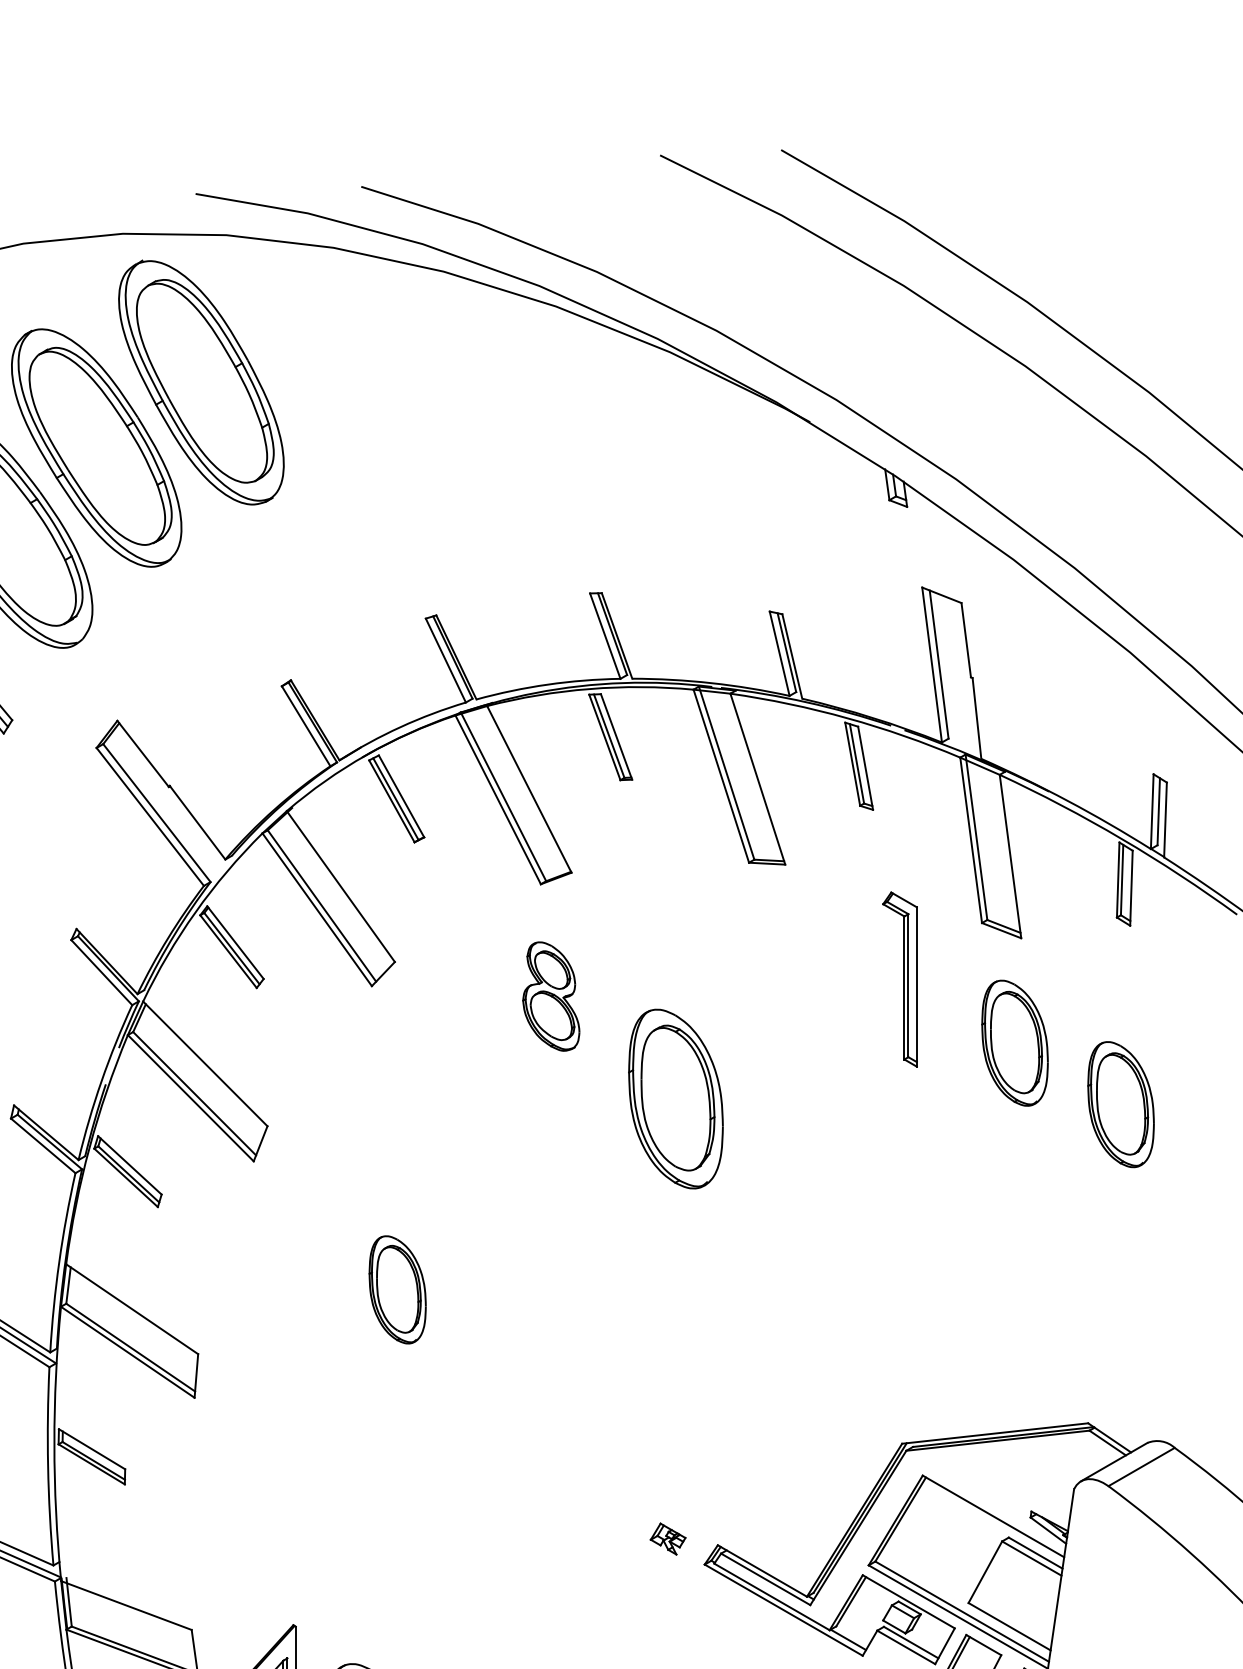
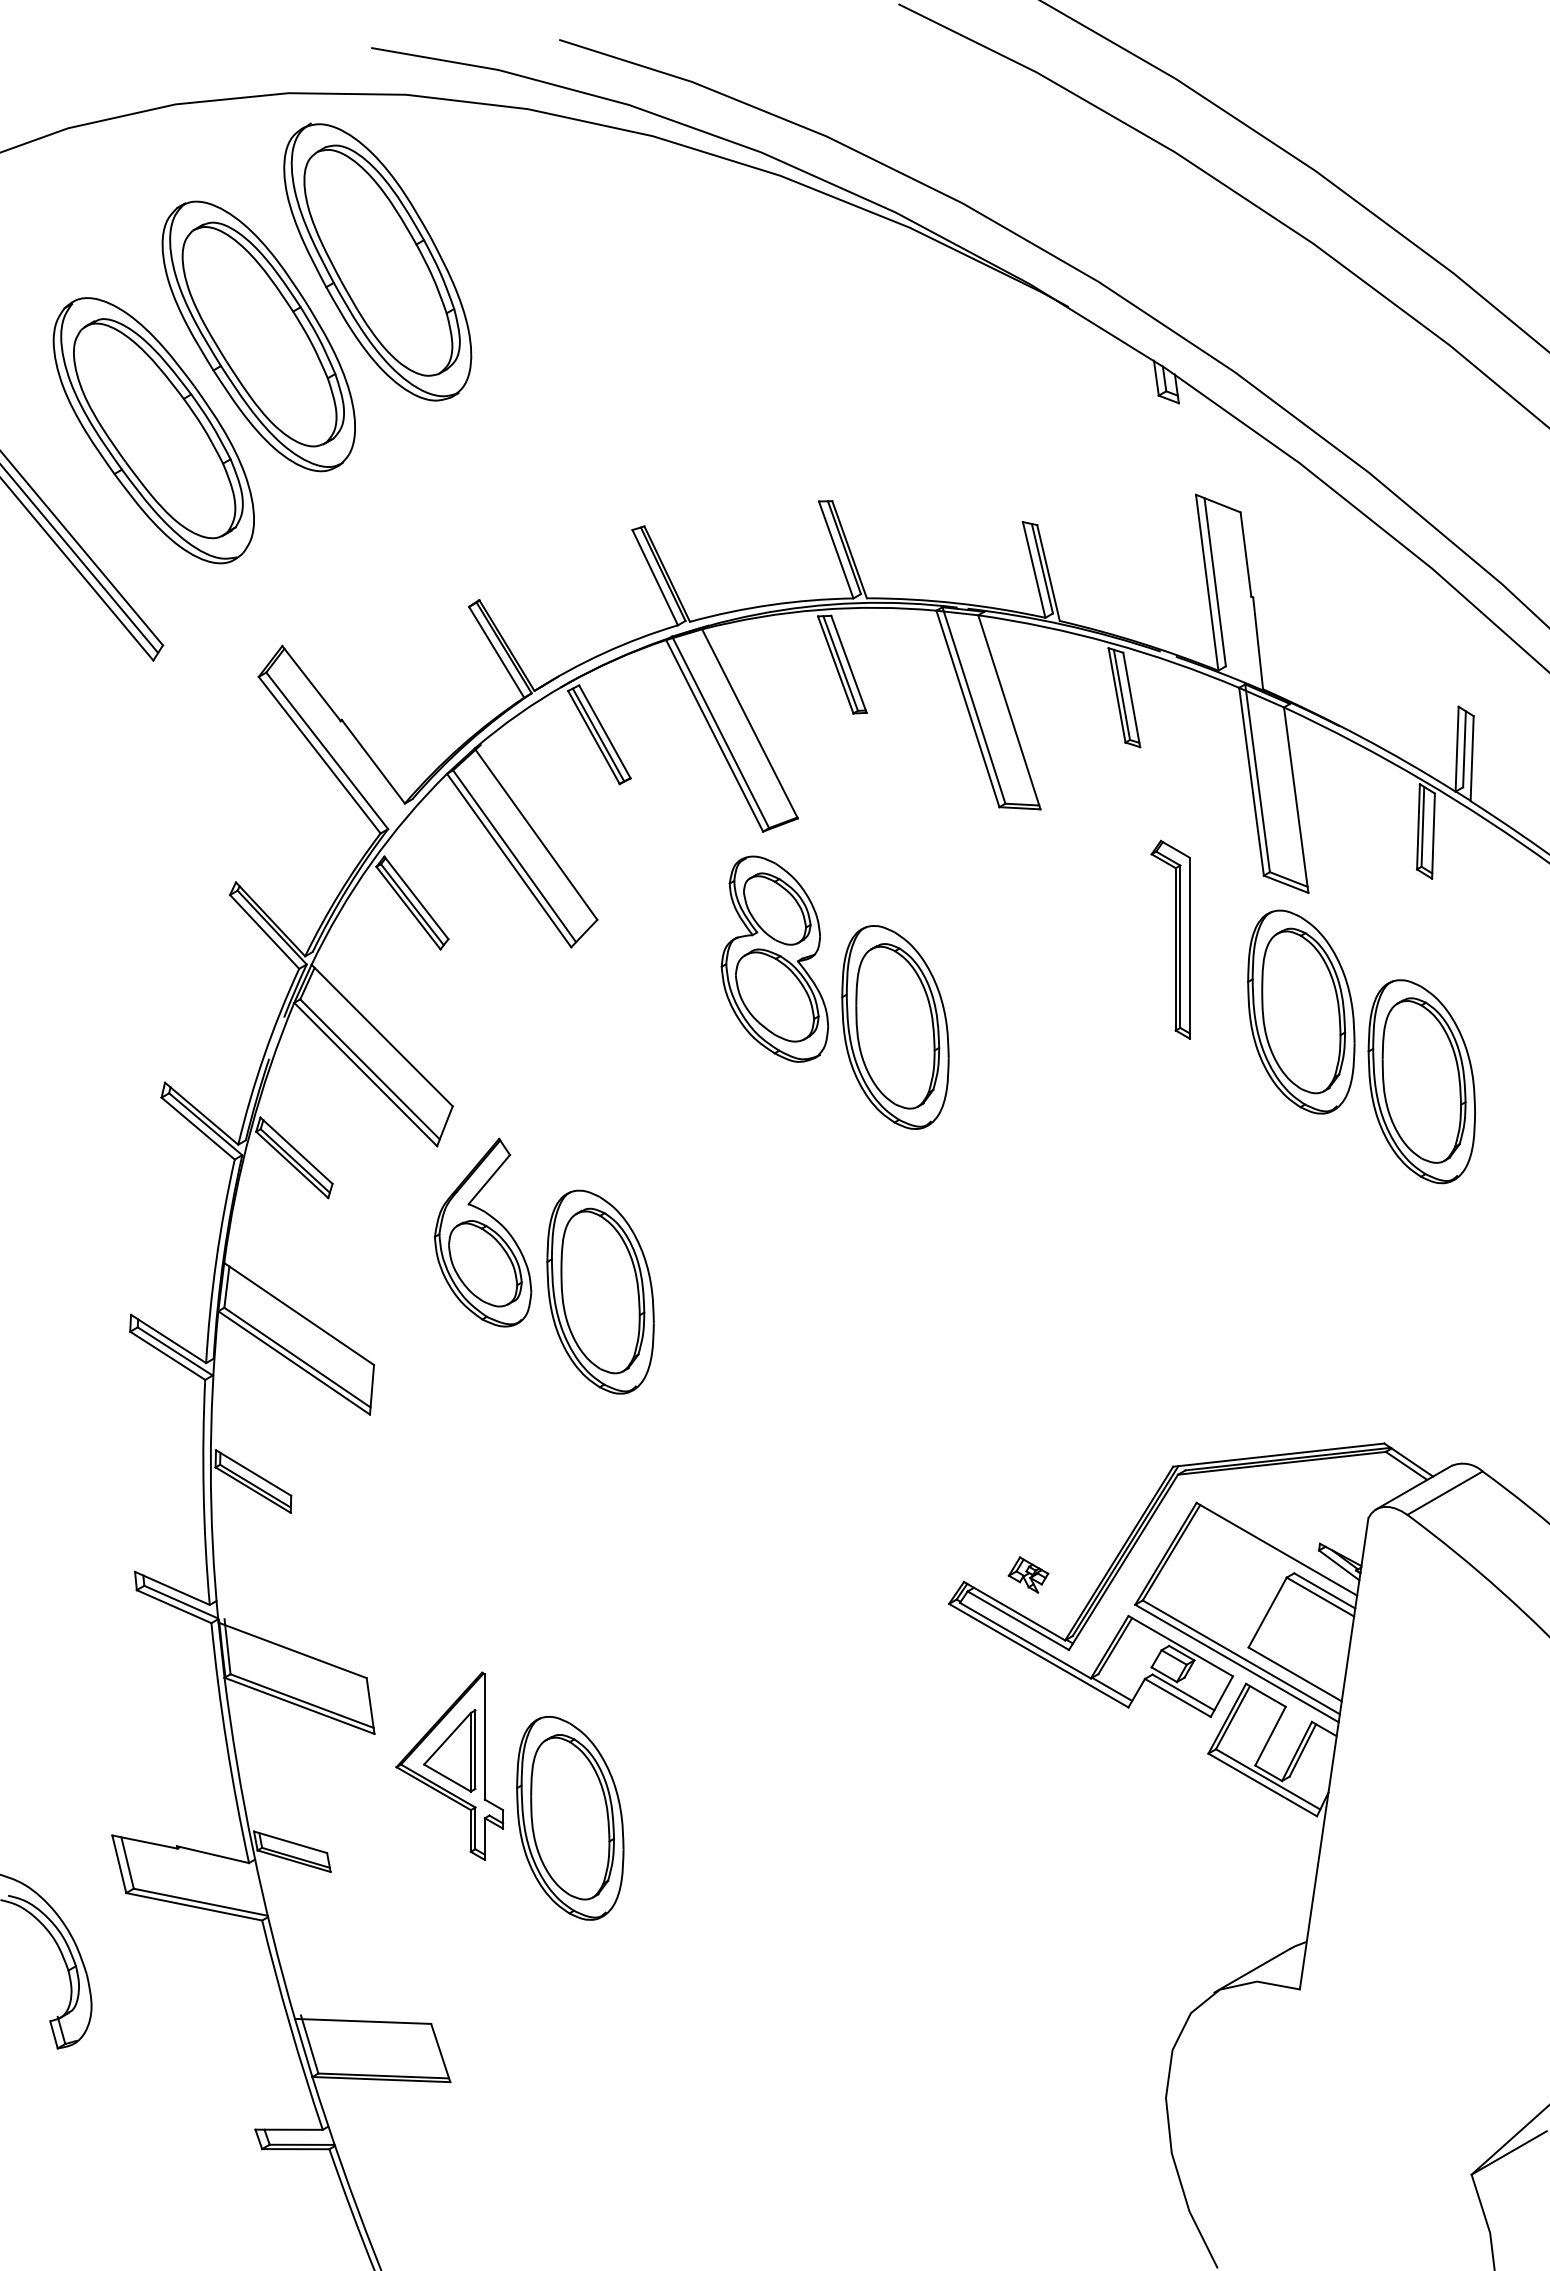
part: (550, 996) -> (774, 958), size x1.67
part: (1015, 1042) -> (1301, 1011), size x1.43
part: (676, 1099) -> (895, 1027), moved
part: (1120, 1104) -> (1421, 1081), size x1.43
part: (293, 1237) -> (482, 1232), added
part: (397, 1289) -> (600, 1291), size x1.67
part: (668, 1538) -> (1028, 1574), moved

